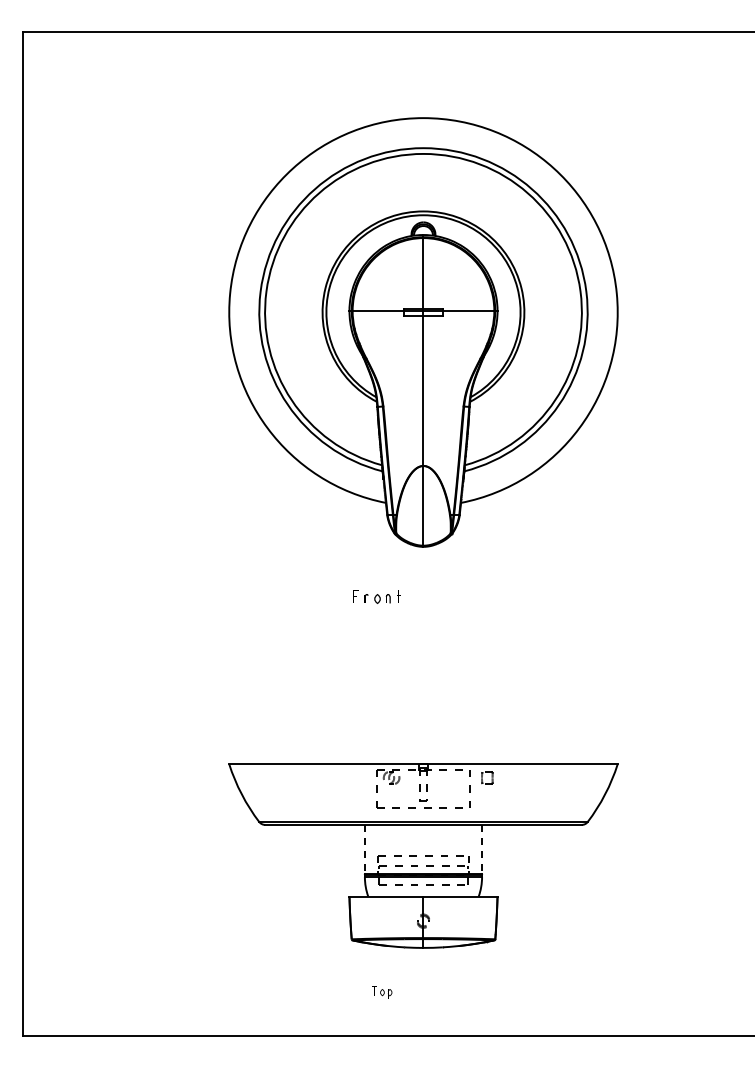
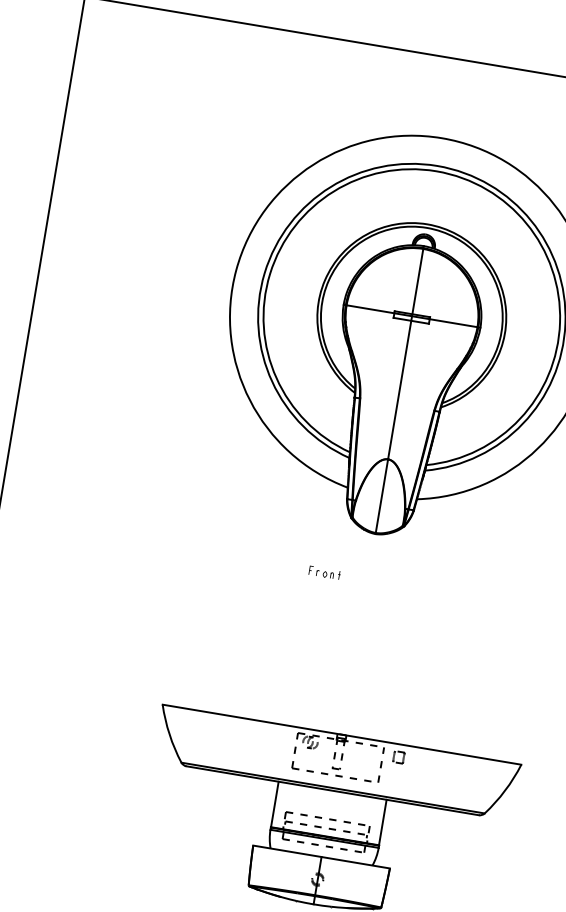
part: (376, 596) -> (324, 572), size x0.71
line: (365, 849) -> (275, 804), dashed -> solid
line: (481, 849) -> (382, 822), dashed -> solid

